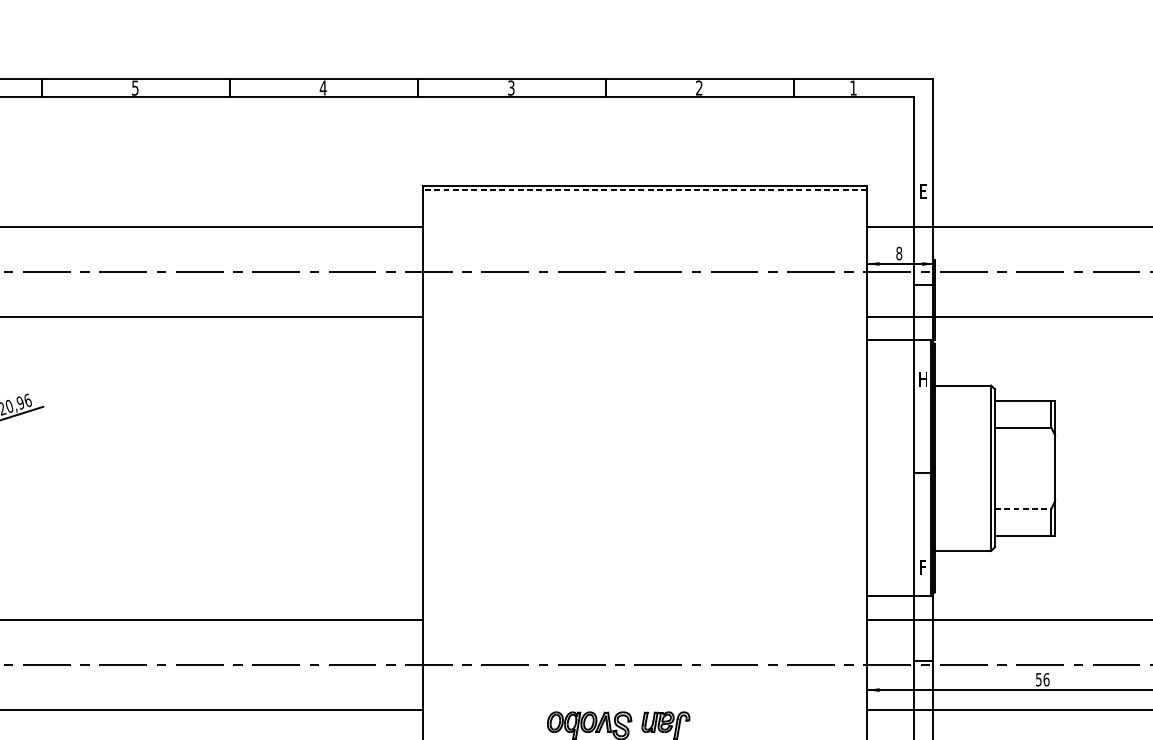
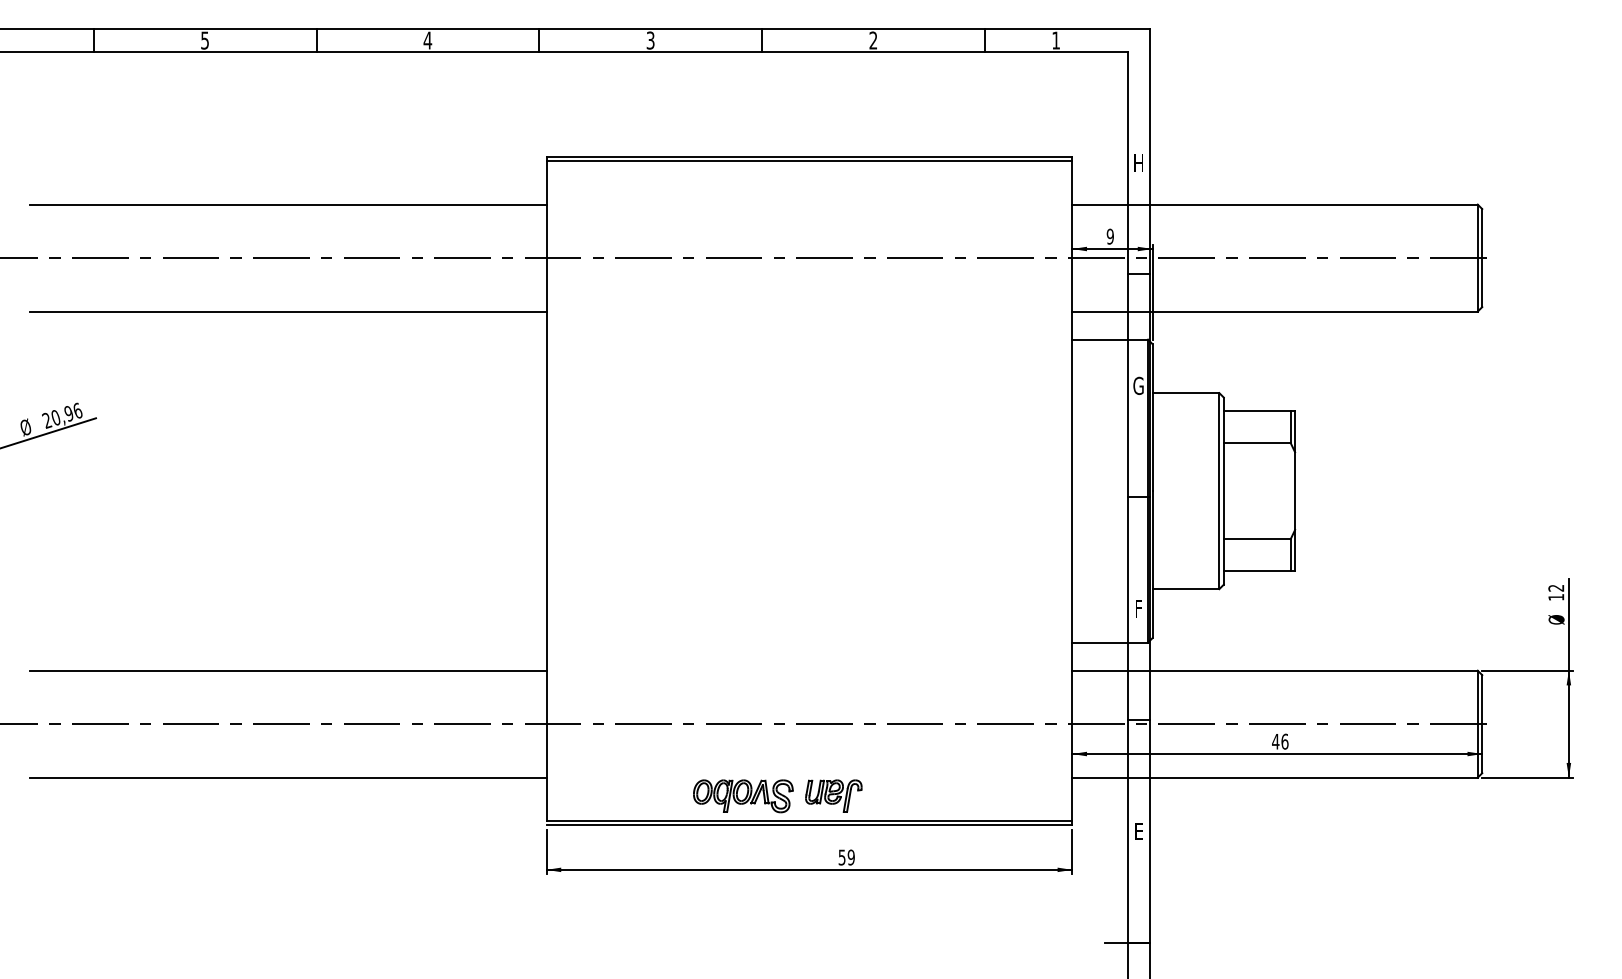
line: (645, 190) -> (809, 161), dashed -> solid
text: (922, 190) -> (1138, 162), E -> H
text: (898, 253) -> (1109, 236), 8 -> 9
text: (922, 379) -> (1138, 385), H -> G
line: (1023, 509) -> (1257, 539), dashed -> solid
text: (1038, 679) -> (1275, 741), 56 -> 46

